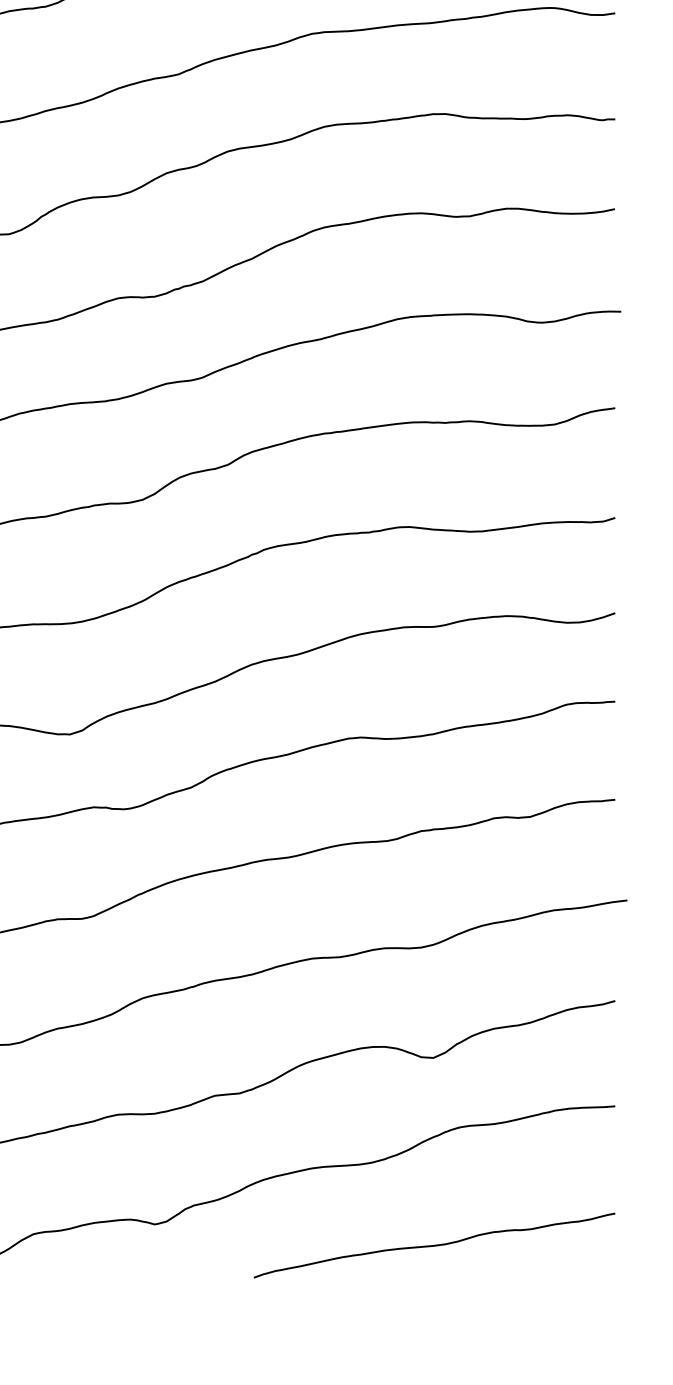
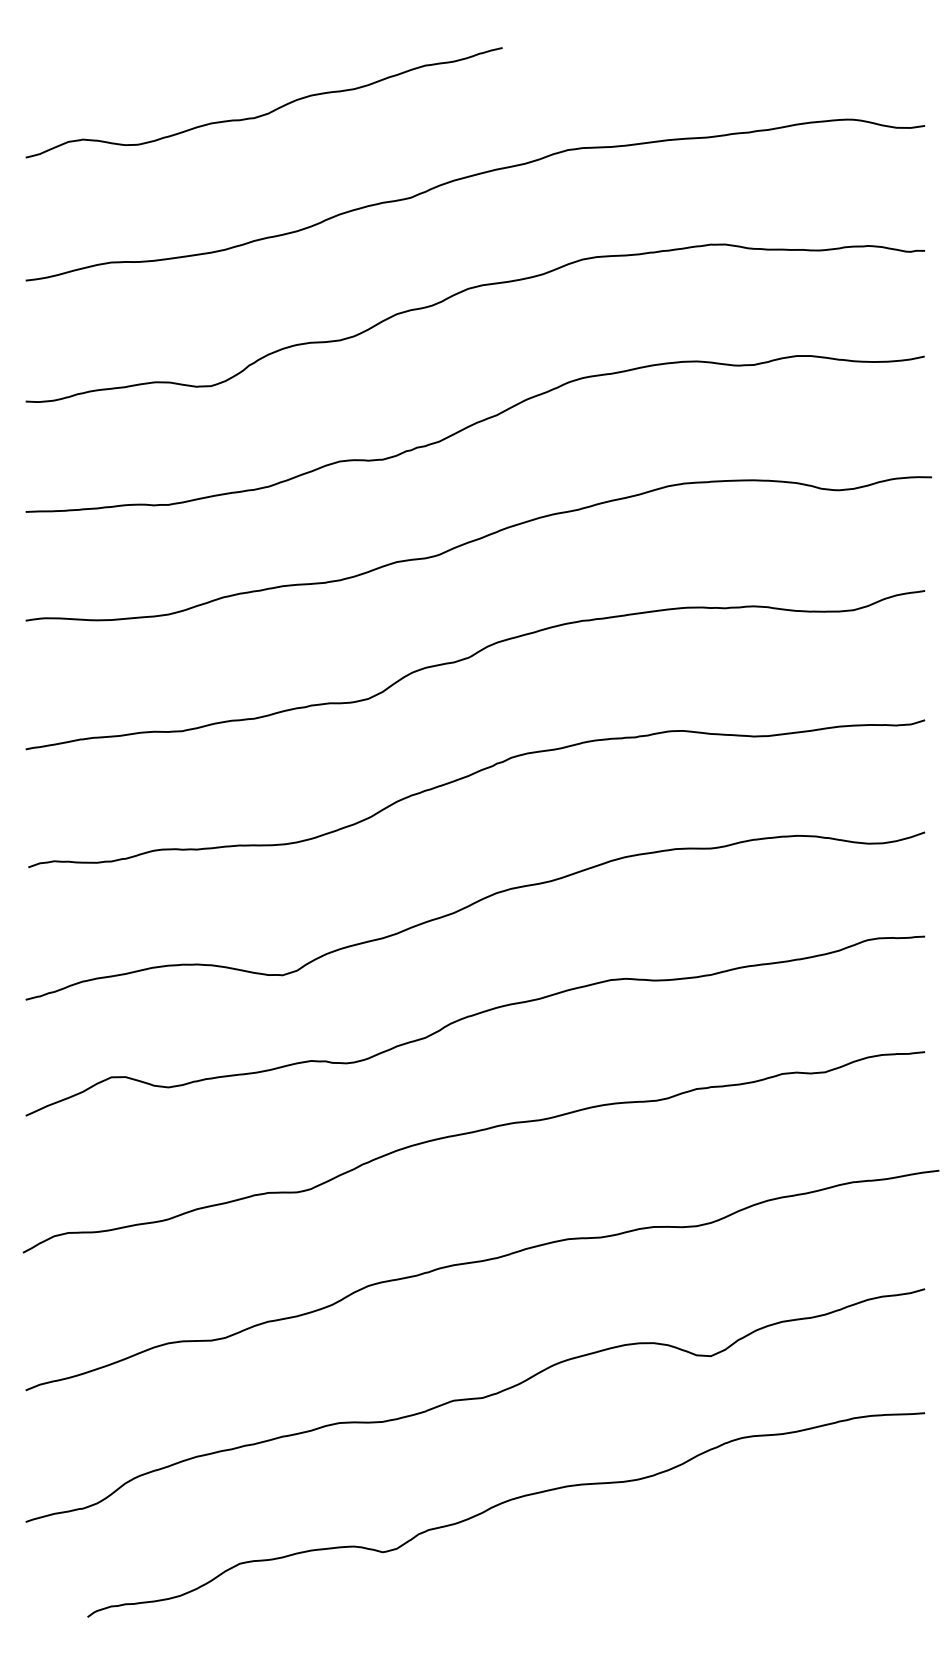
curve: (433, 1245) -> (711, 1576), removed

